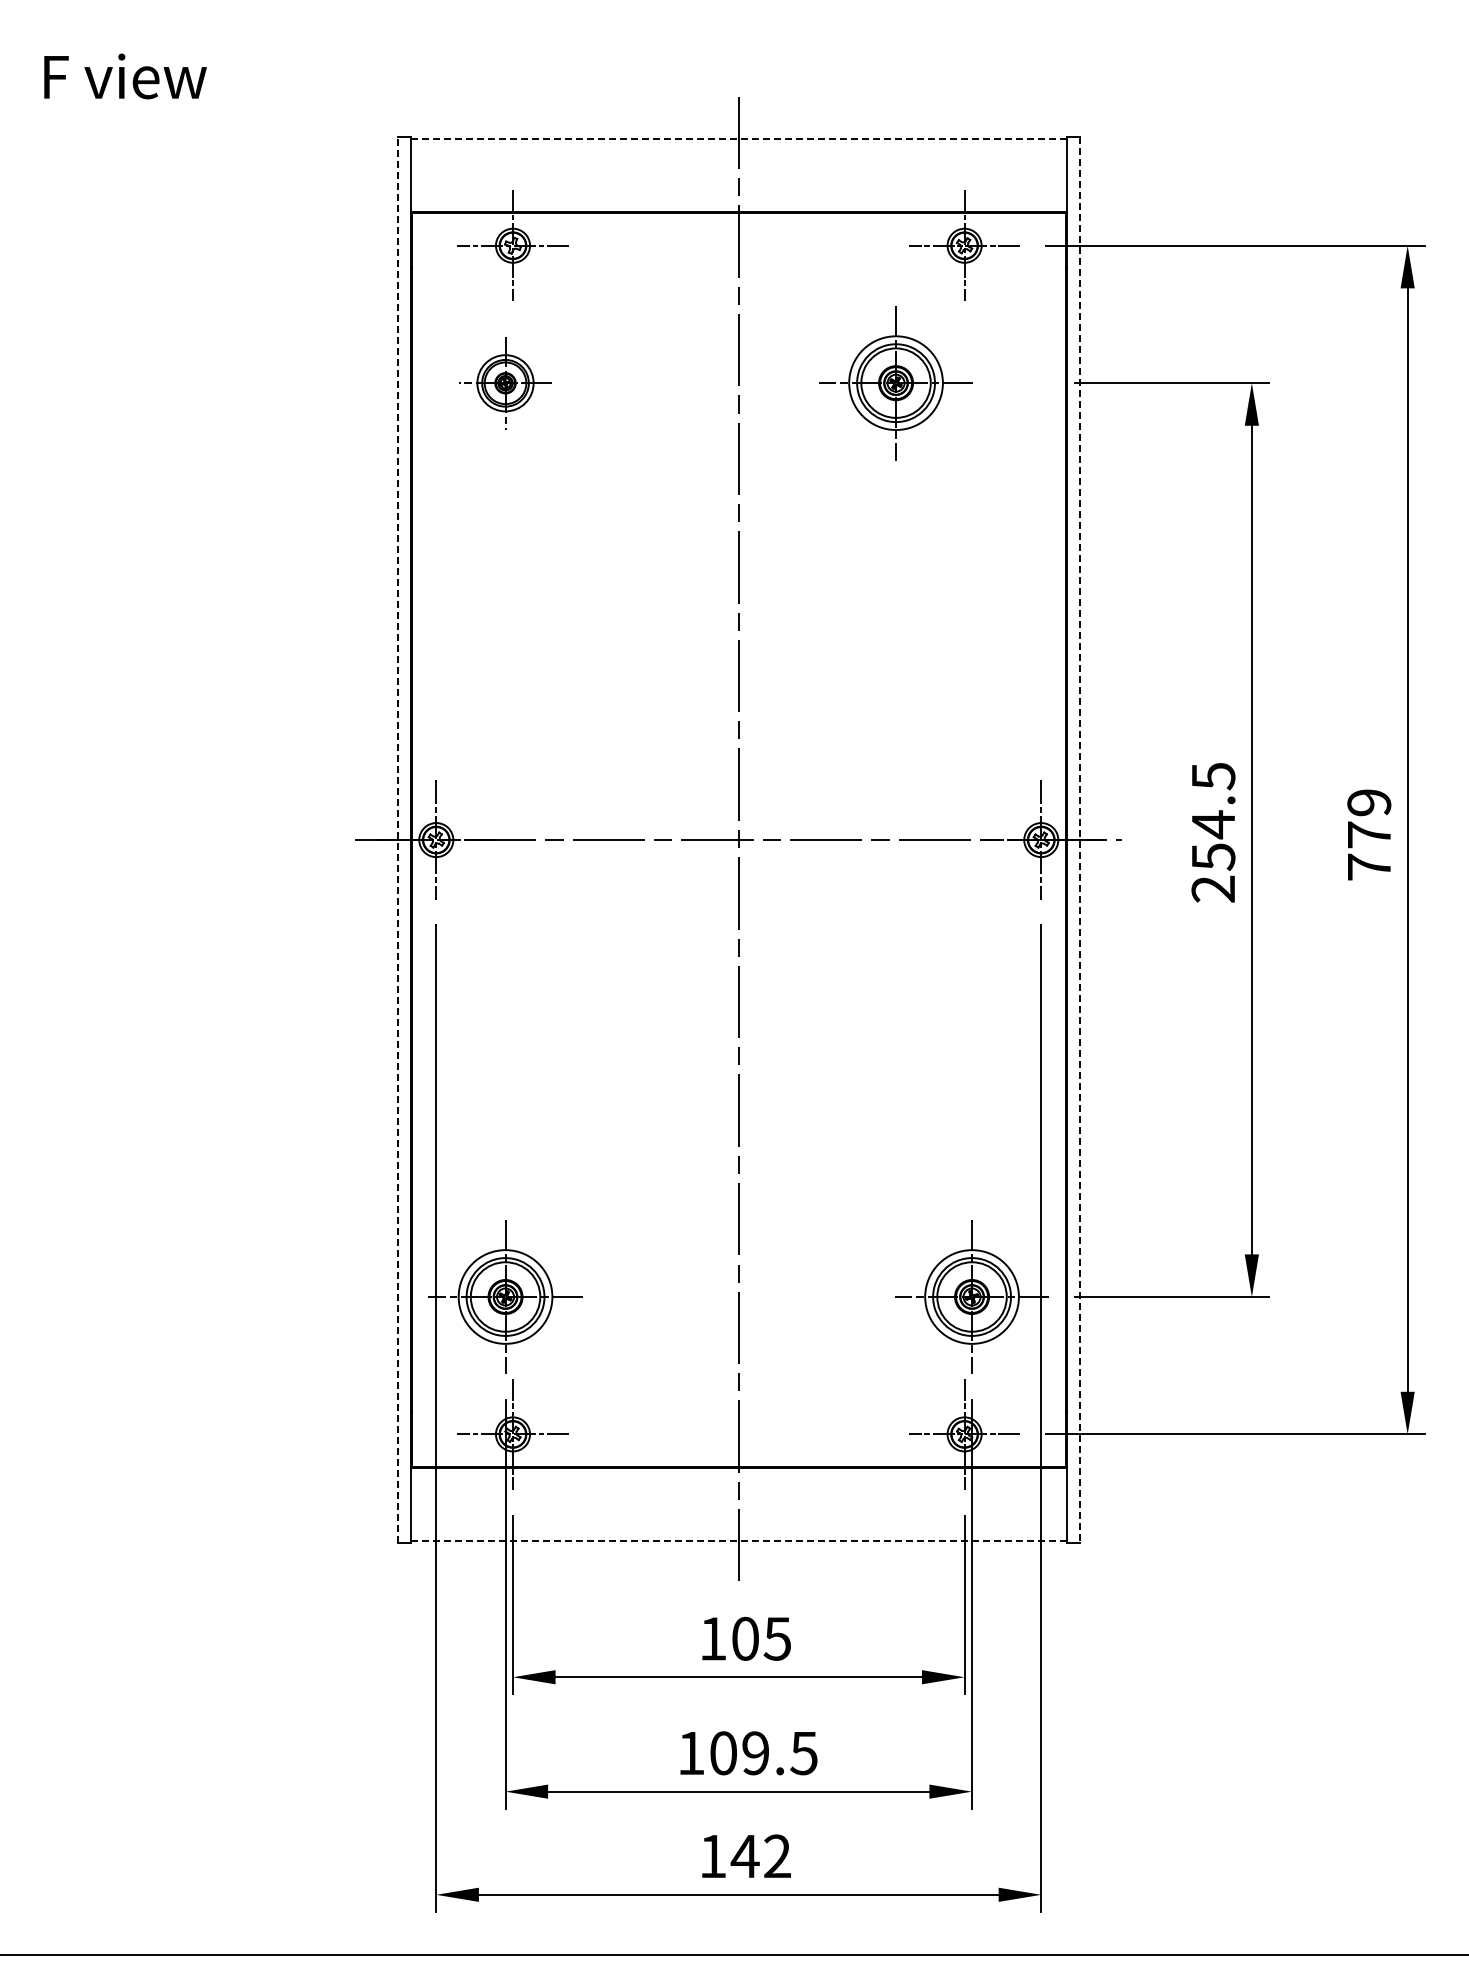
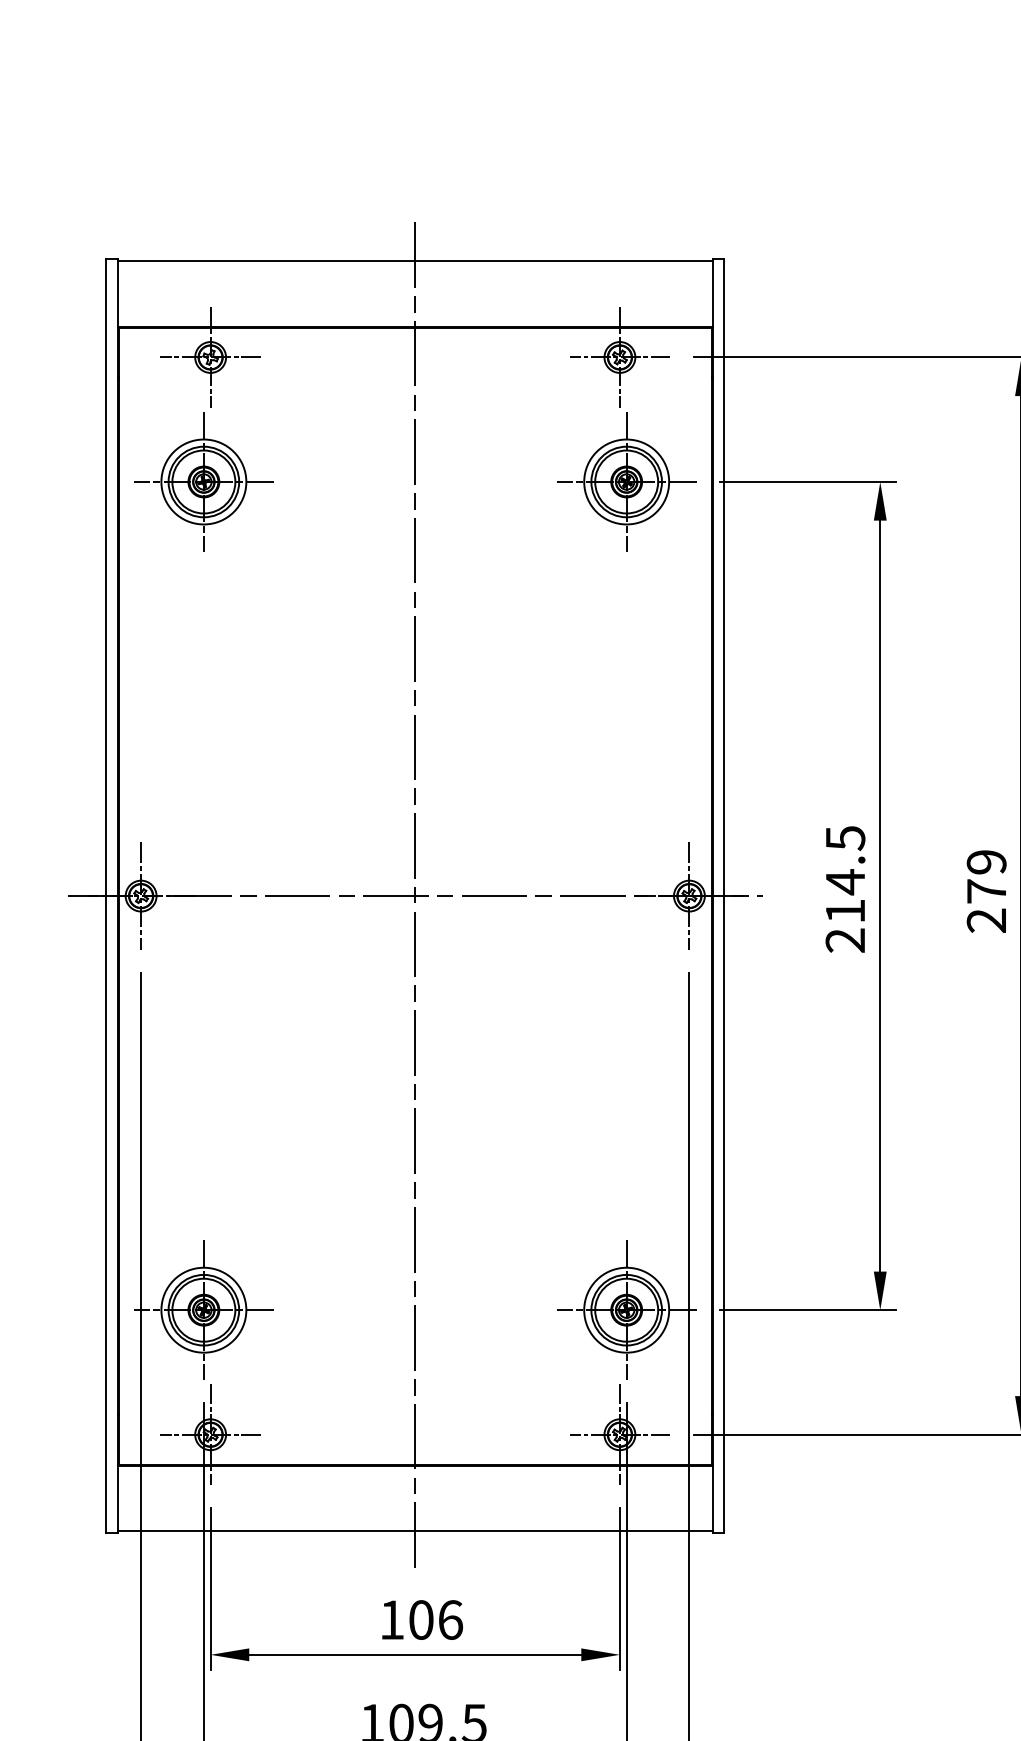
line: (739, 139) -> (415, 261), dashed -> solid
part: (505, 383) -> (203, 482), size x1.67
part: (895, 383) -> (626, 482), moved
line: (397, 840) -> (105, 896), dashed -> solid
line: (1079, 840) -> (724, 896), dashed -> solid
text: (1213, 857) -> (845, 911), 254.5 -> 214.5
text: (1368, 866) -> (985, 920), 779 -> 279
line: (738, 1540) -> (415, 1530), dashed -> solid
text: (777, 1638) -> (450, 1619), 105 -> 106

